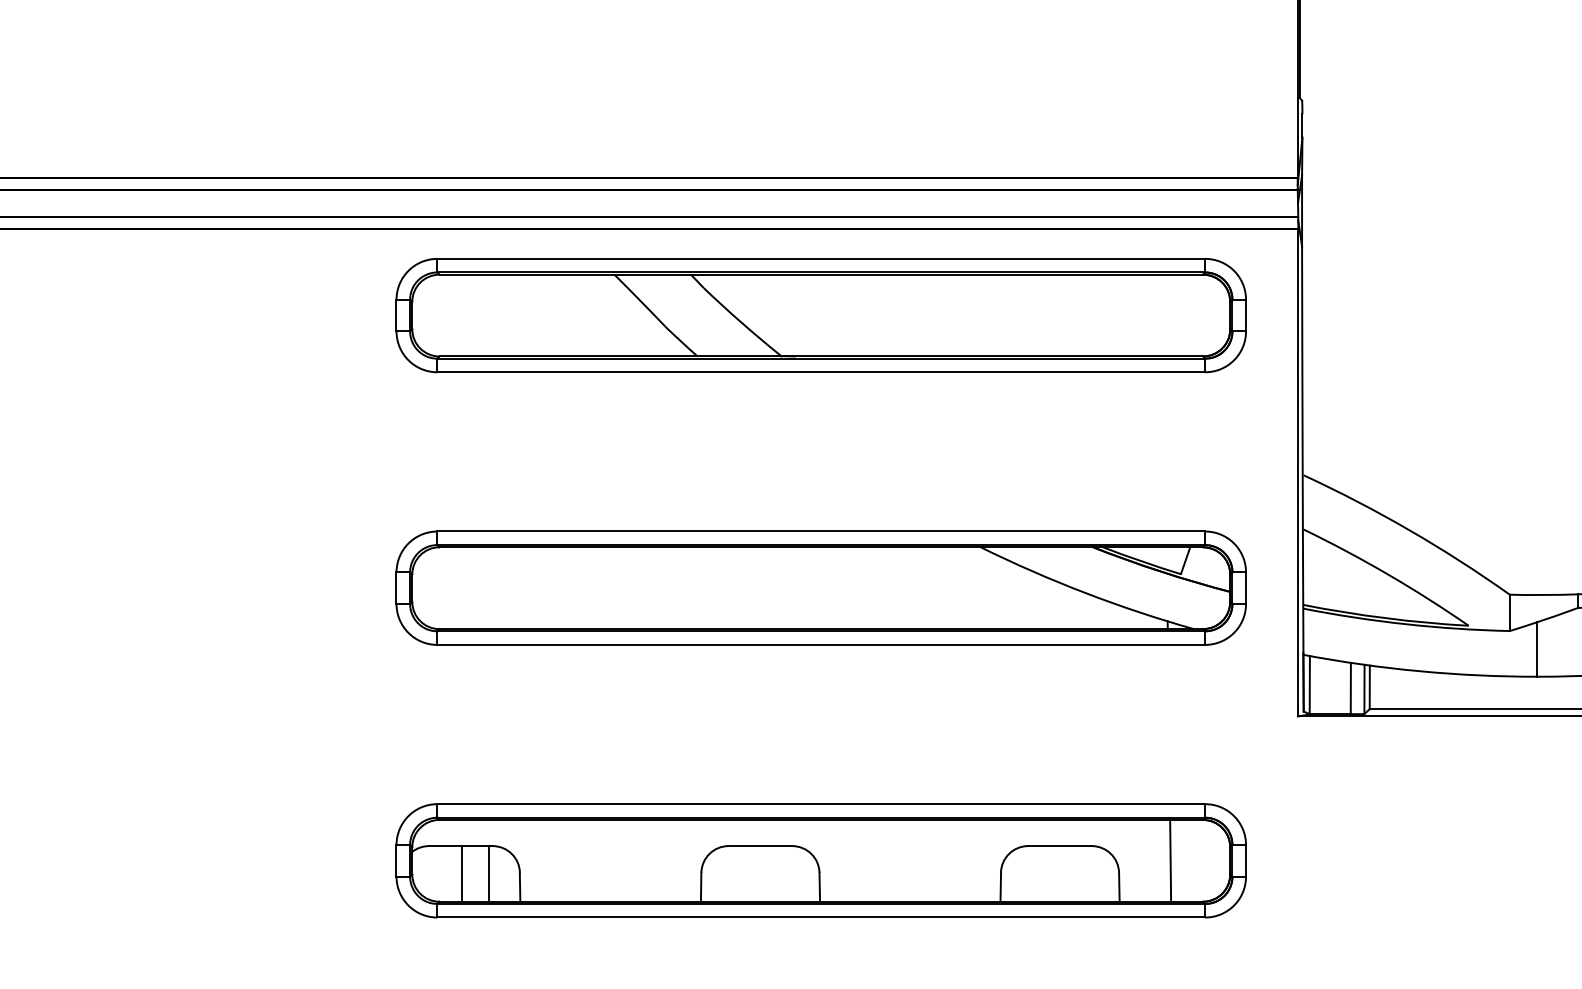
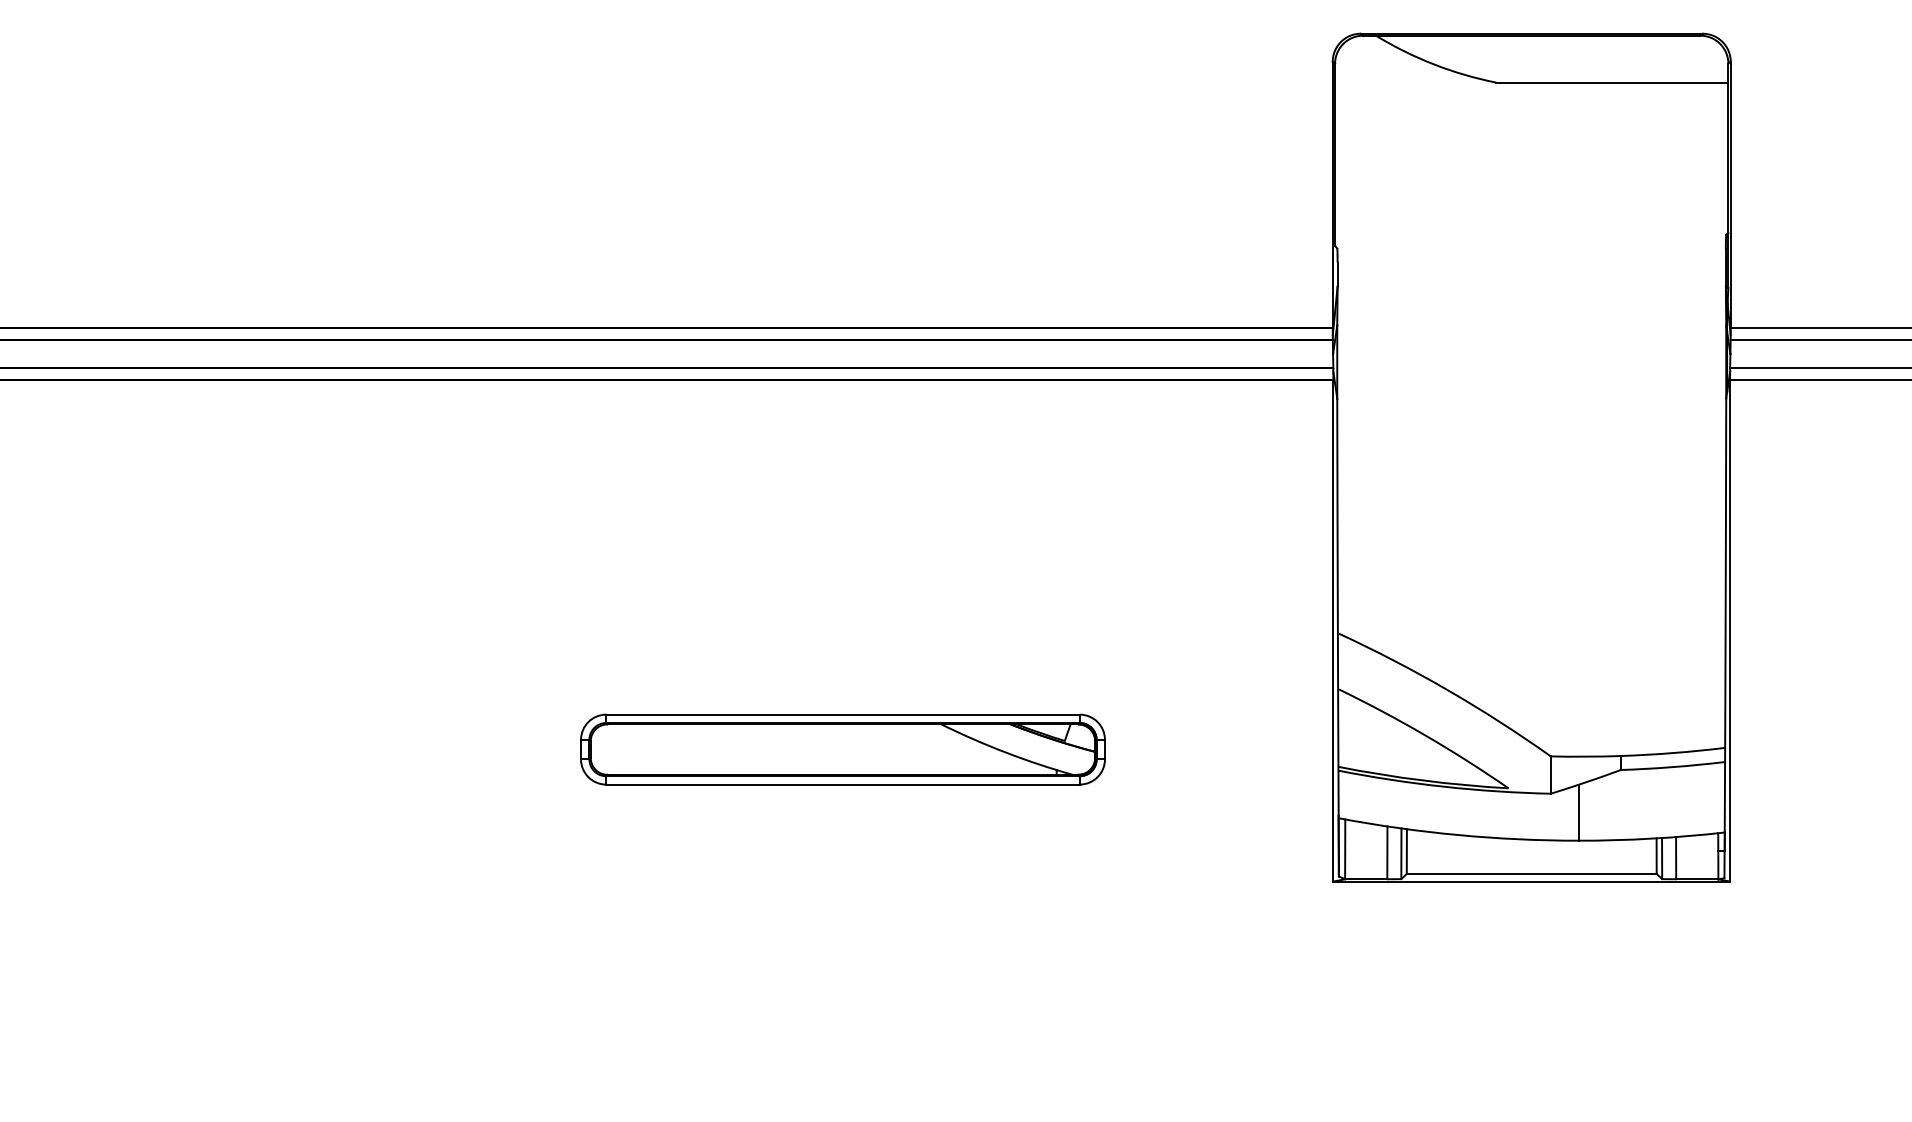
part: (820, 315) -> (842, 469), removed
part: (820, 588) -> (842, 749), size x0.6
part: (820, 860) -> (842, 1029), removed

